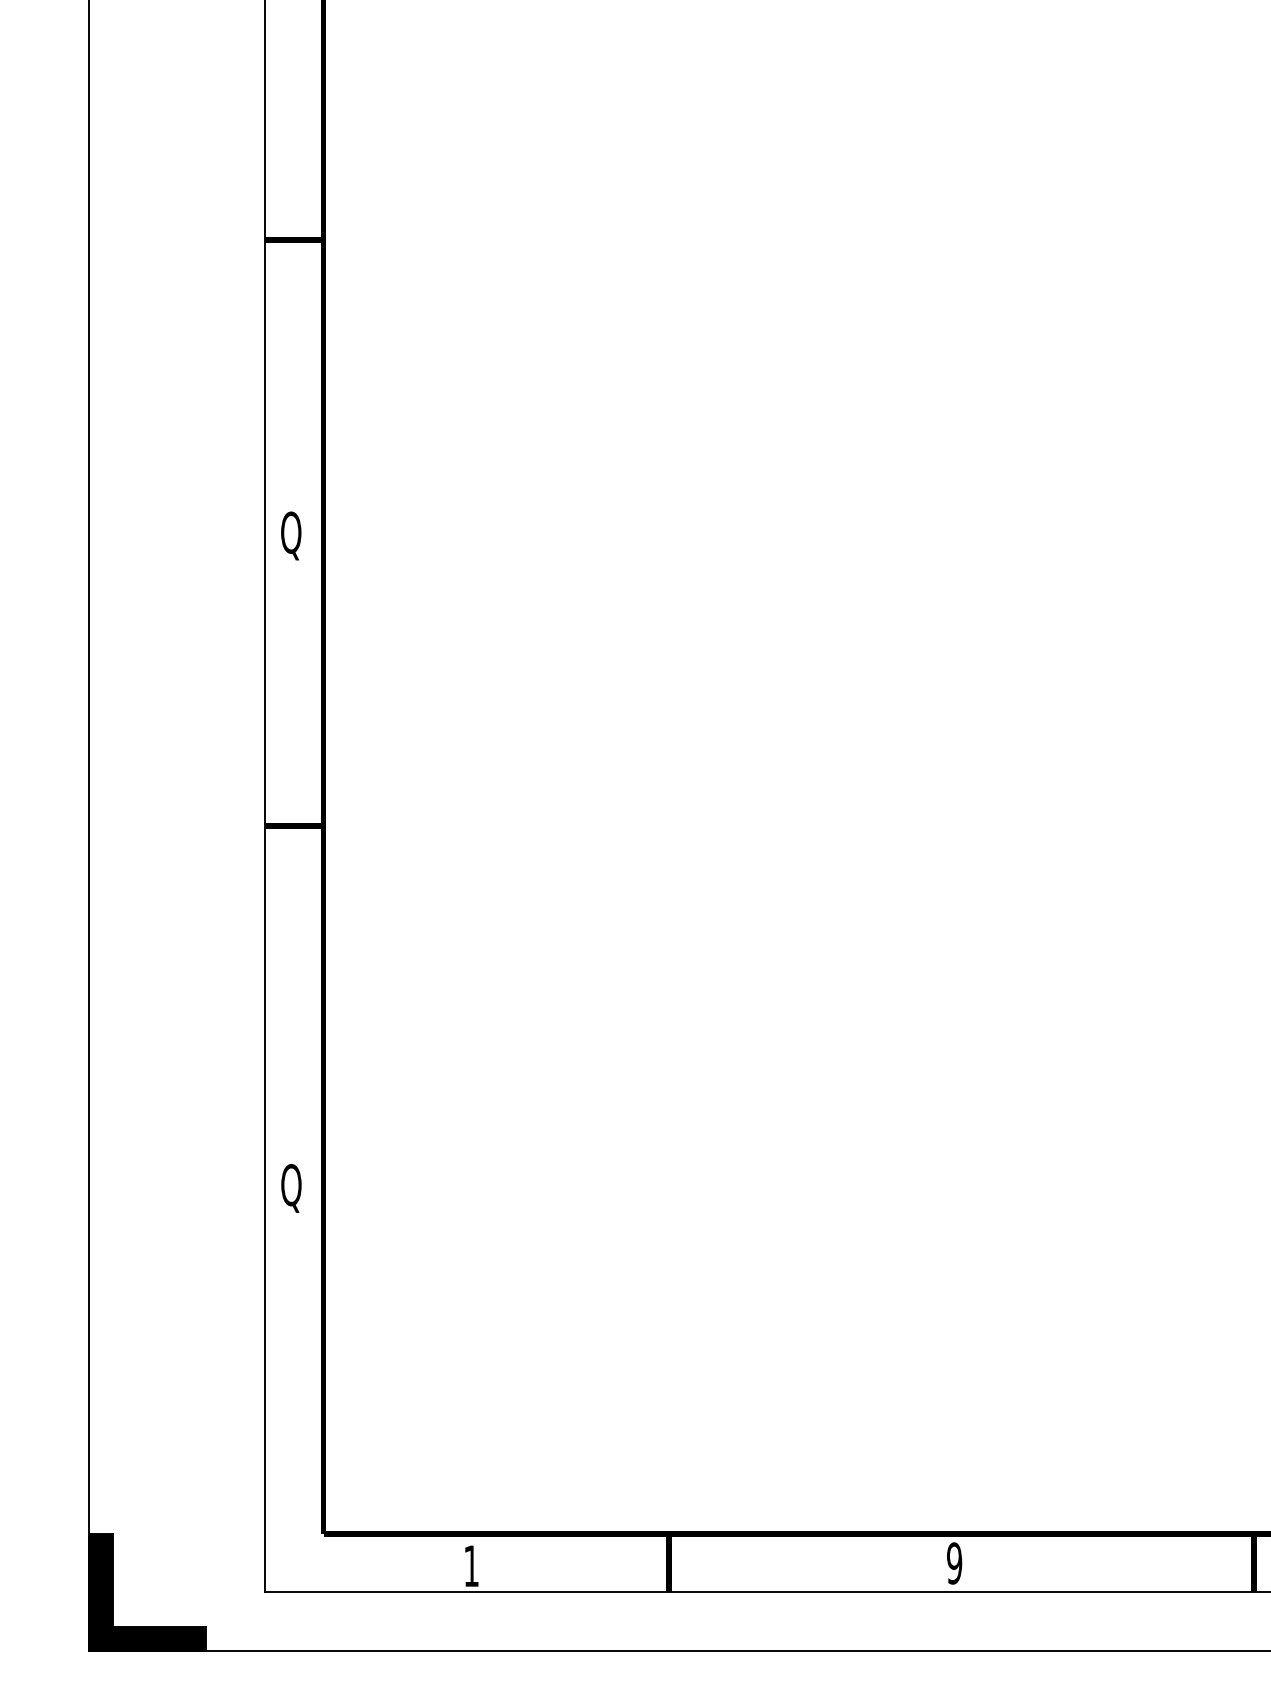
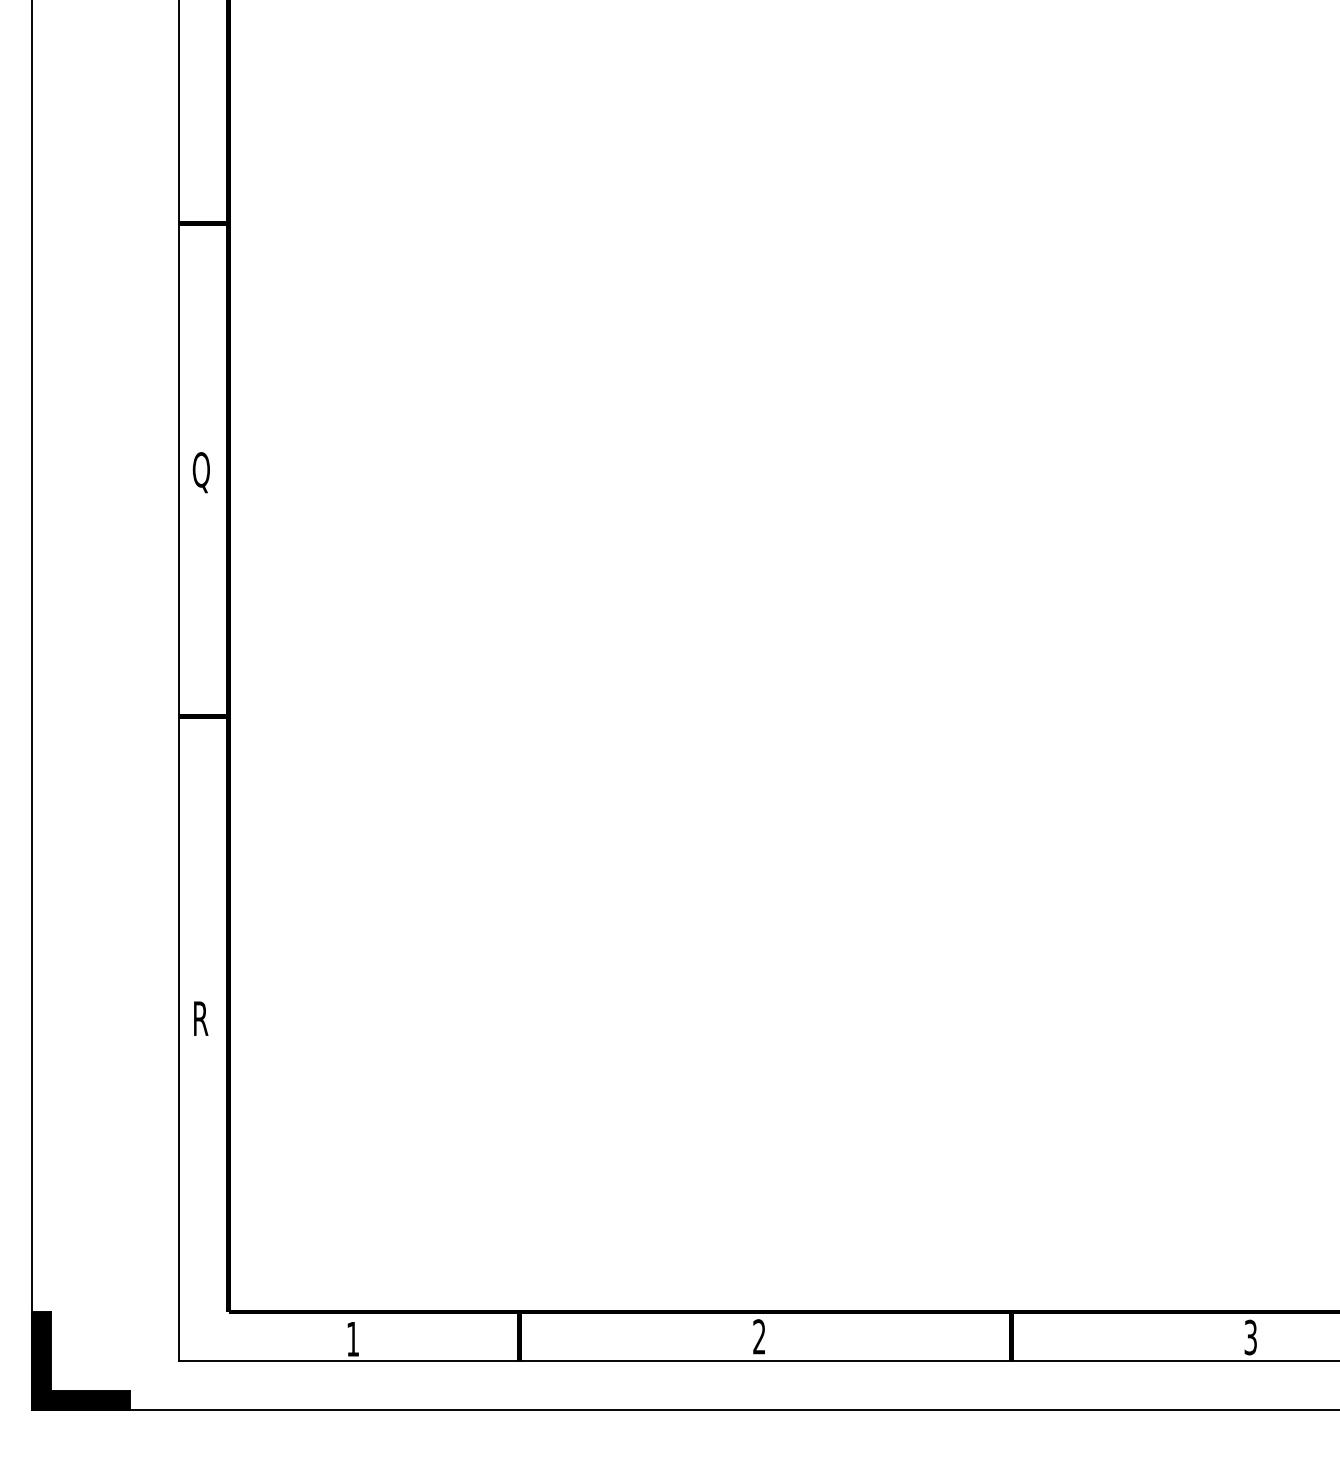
text: (291, 1187) -> (201, 1020), Q -> R
text: (954, 1562) -> (759, 1336), 9 -> 2

